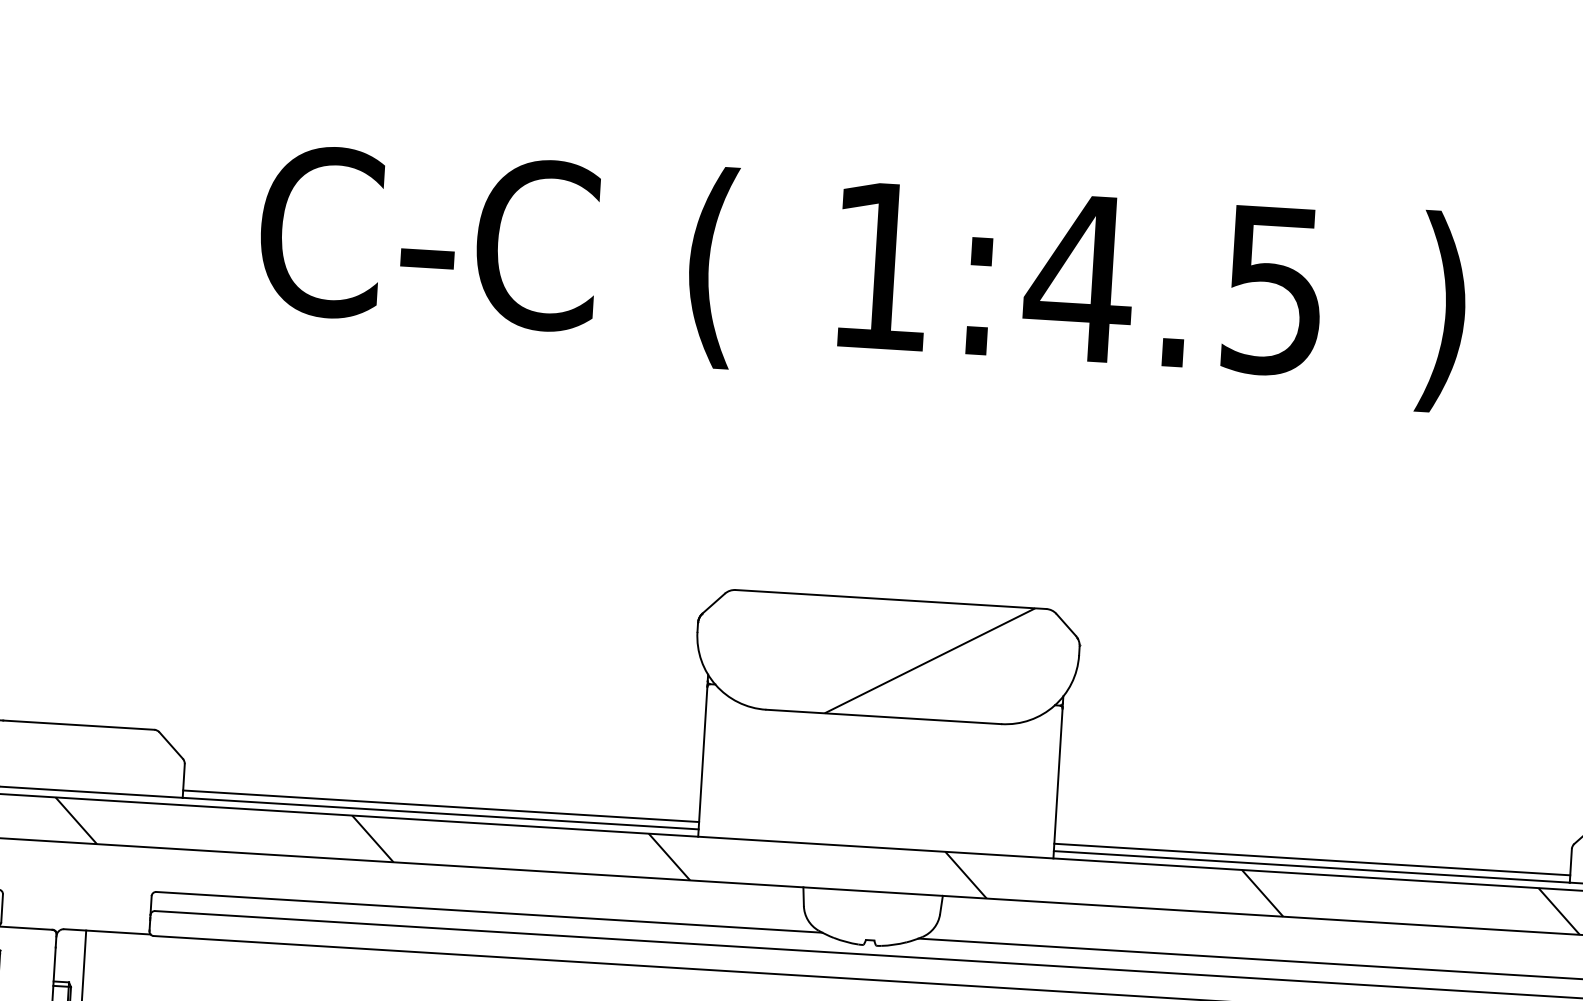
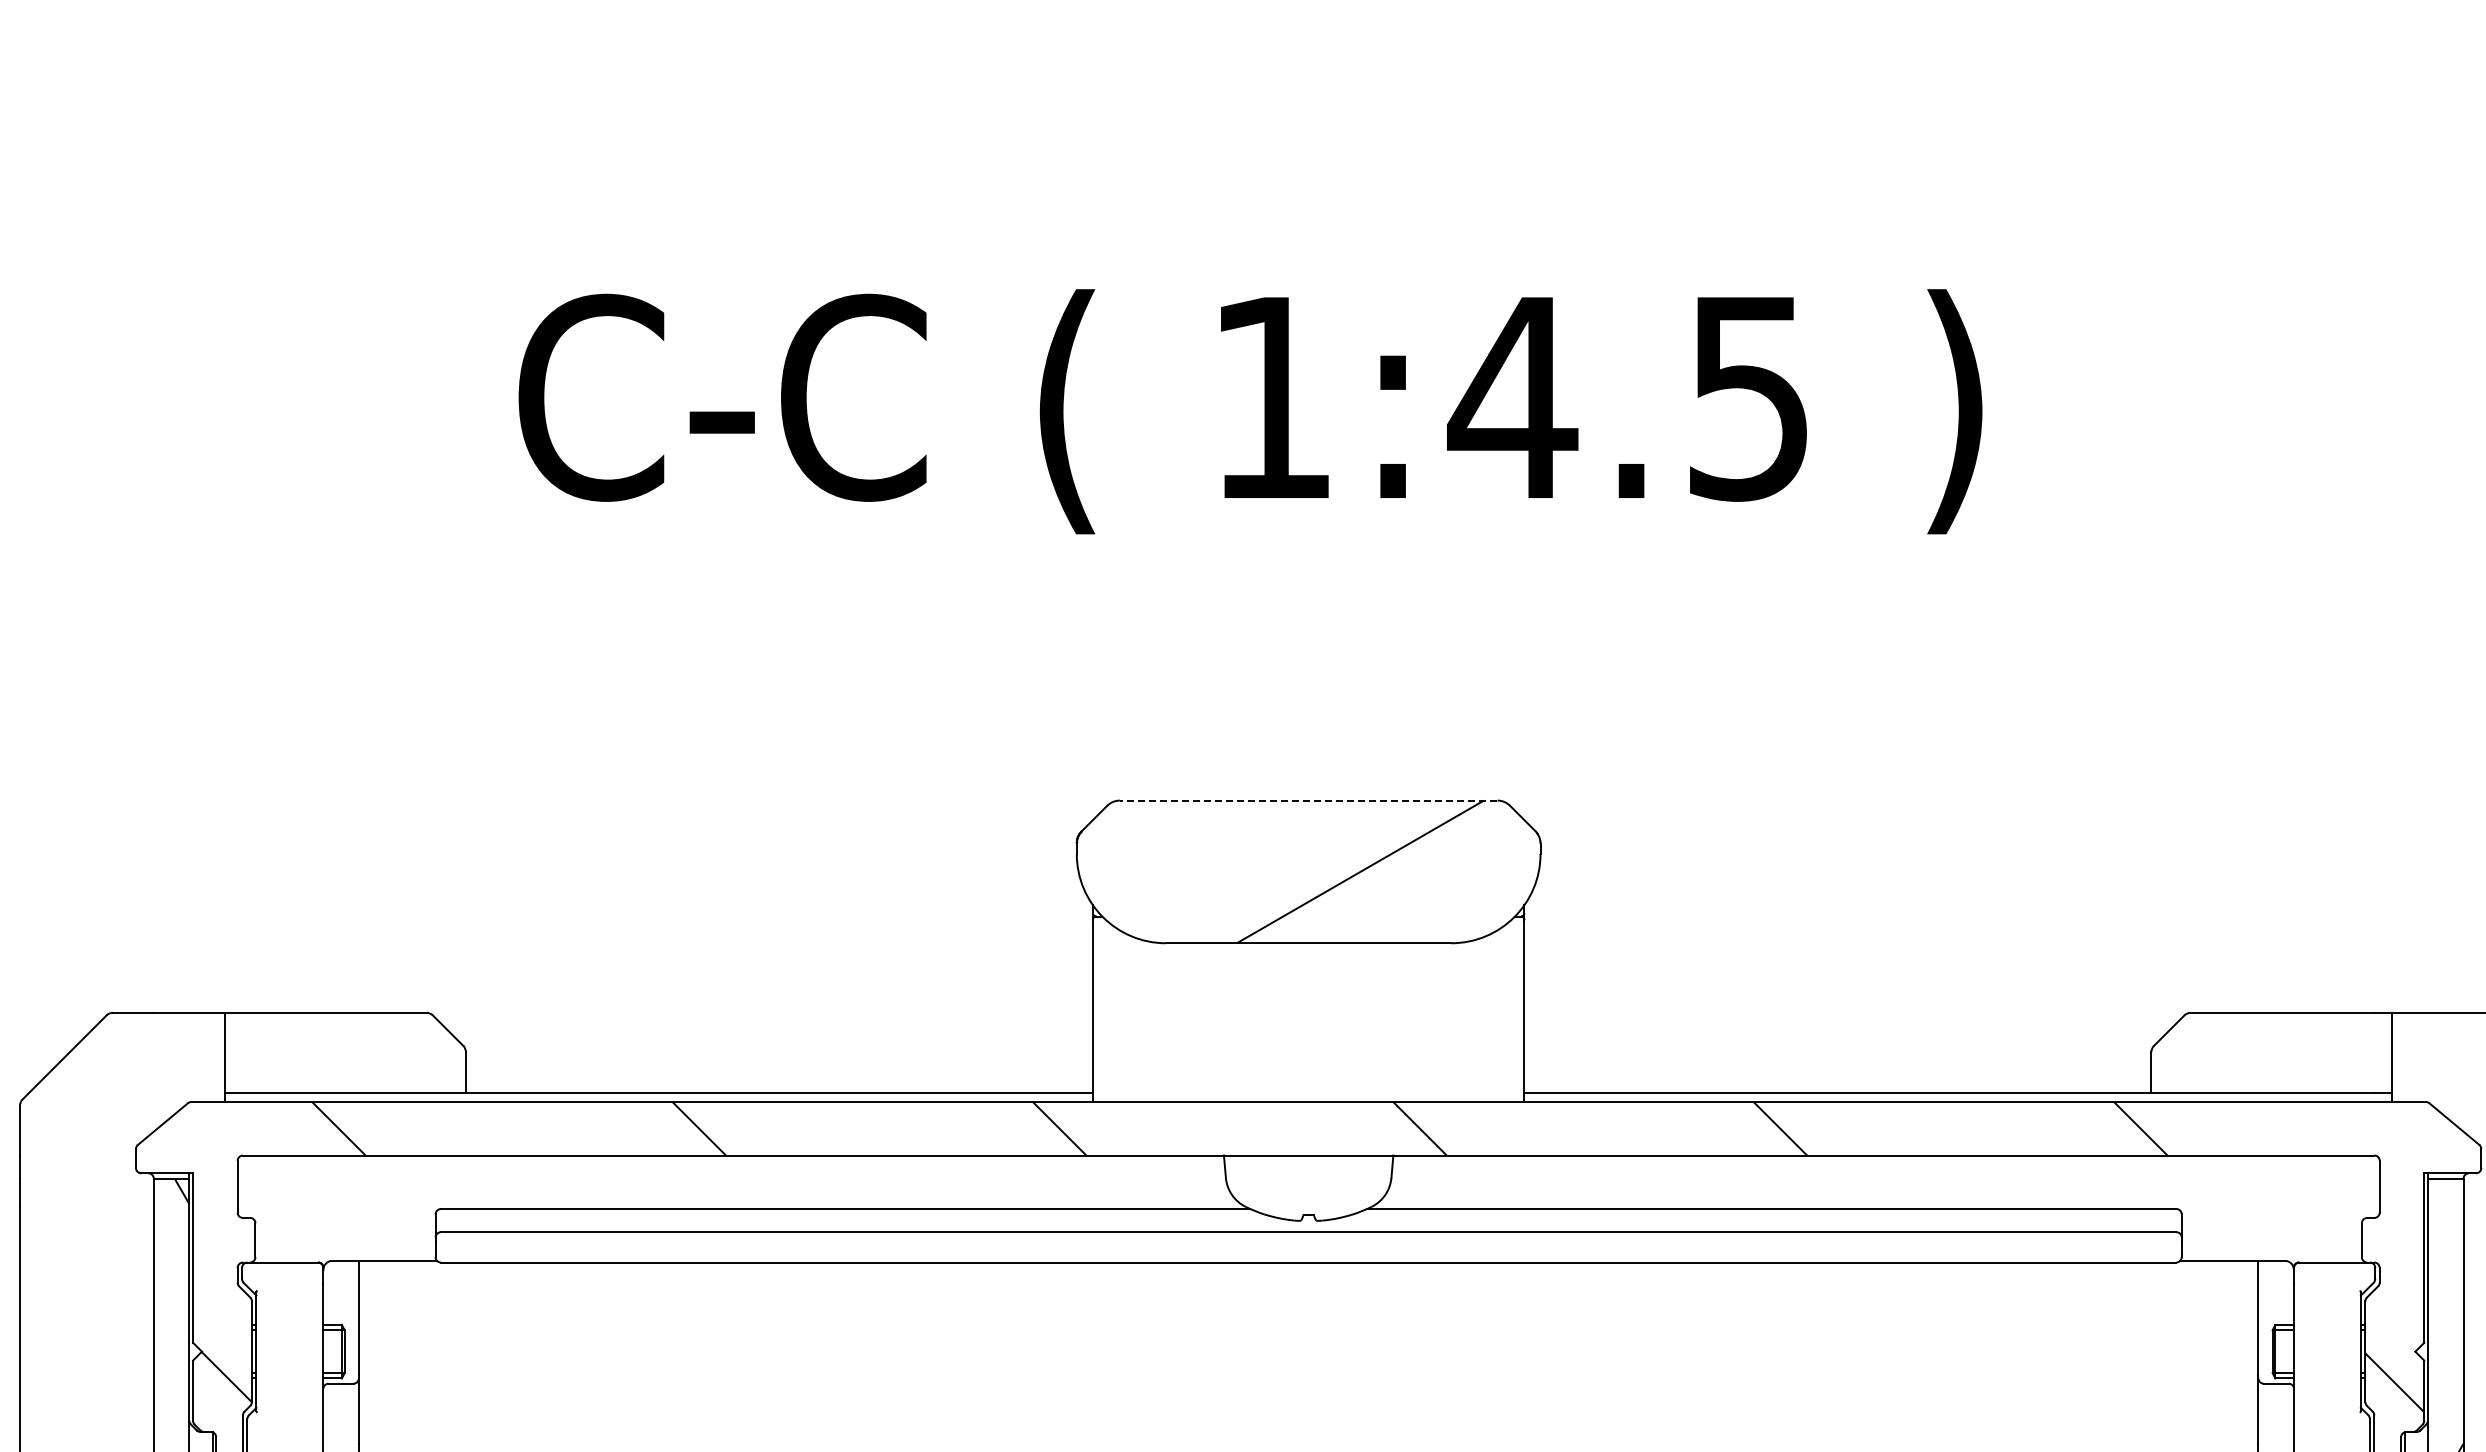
line: (890, 599) -> (1308, 800), solid -> dashed
line: (440, 806) -> (778, 1084), removed
line: (1311, 859) -> (1837, 1084), removed

